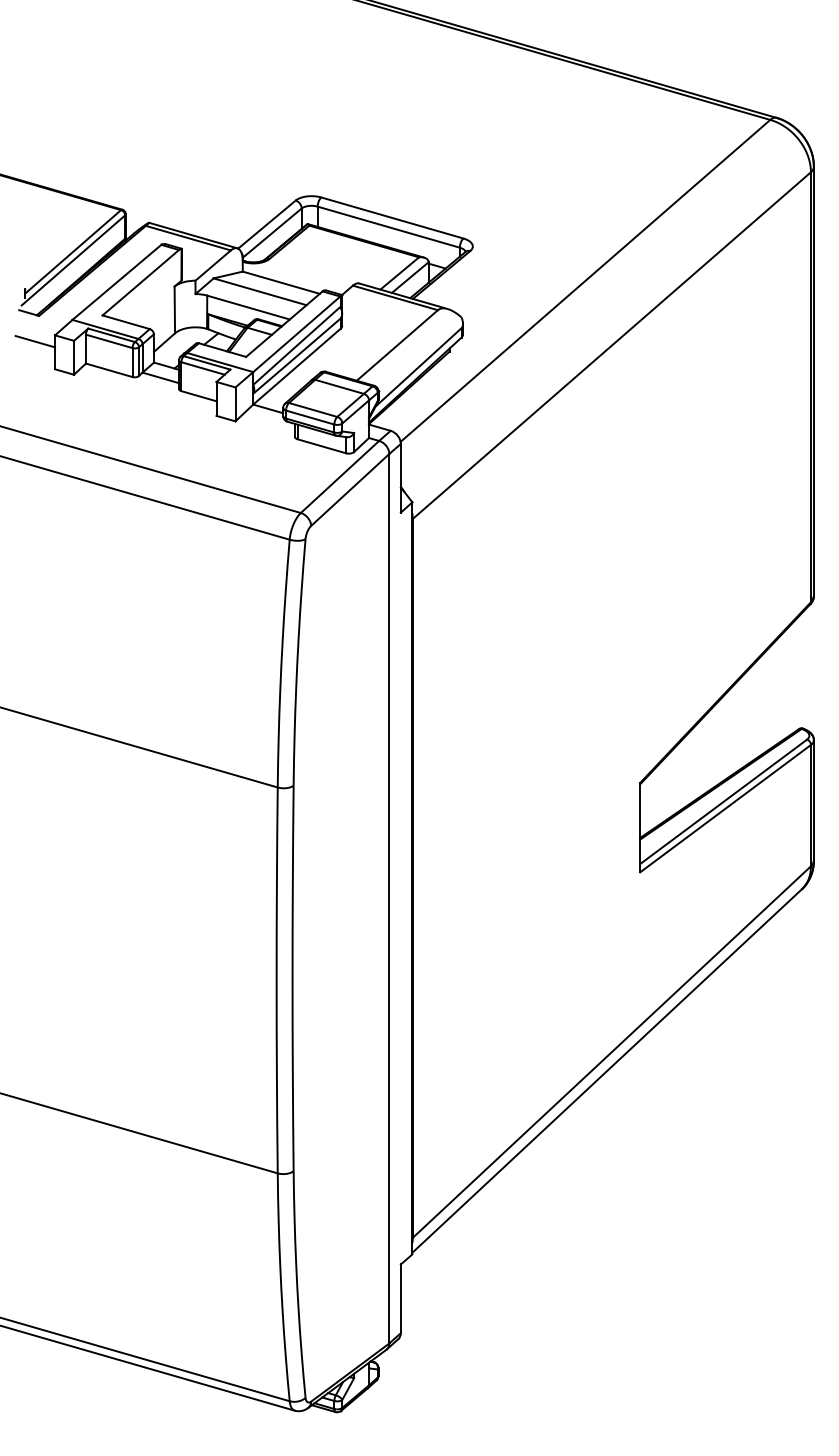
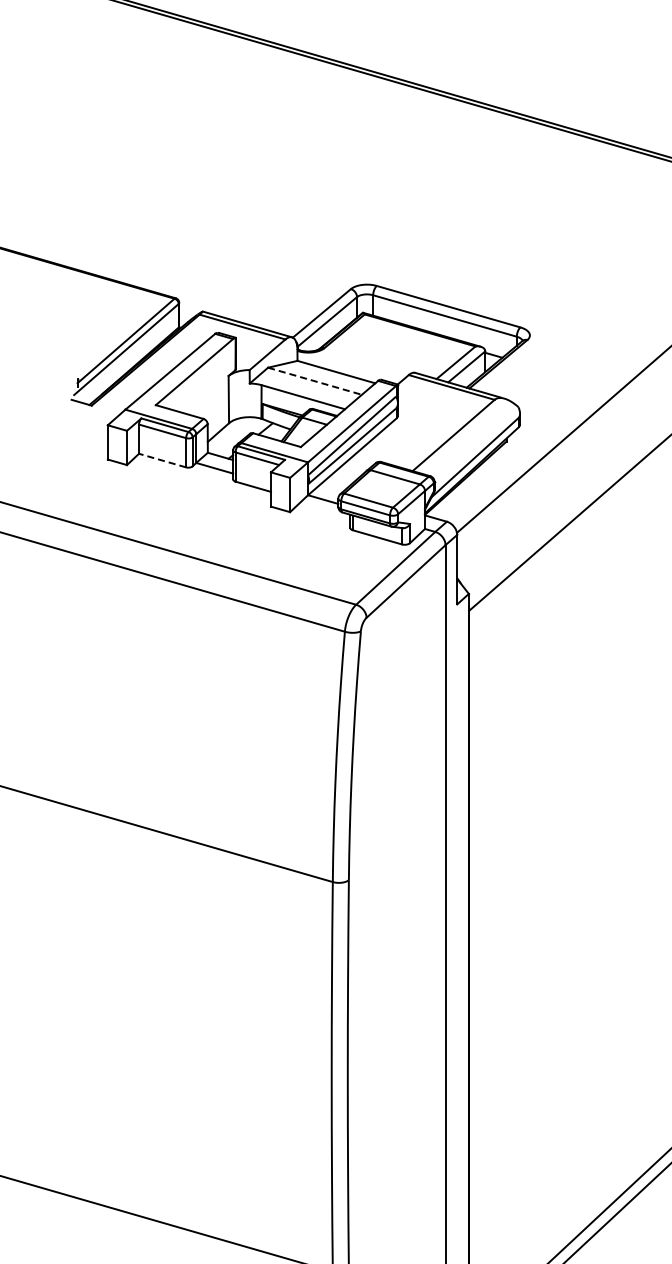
line: (260, 291) -> (315, 380), solid -> dashed
line: (35, 341) -> (88, 431), removed
line: (108, 370) -> (161, 460), solid -> dashed

